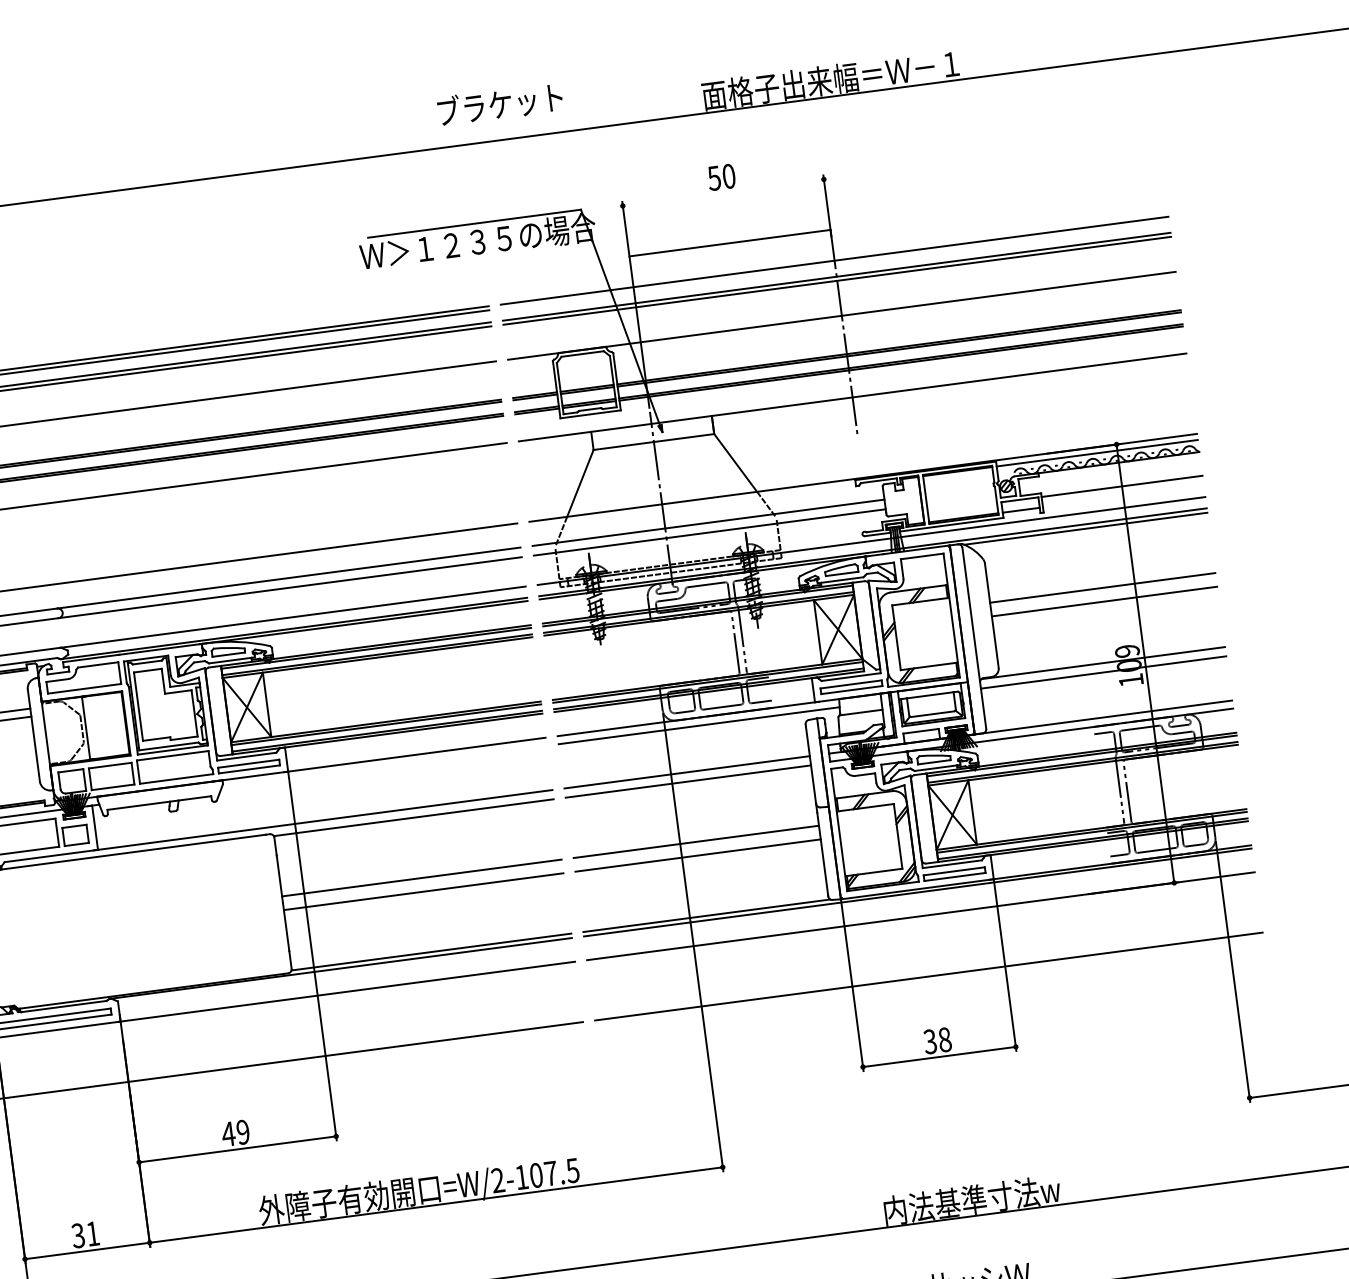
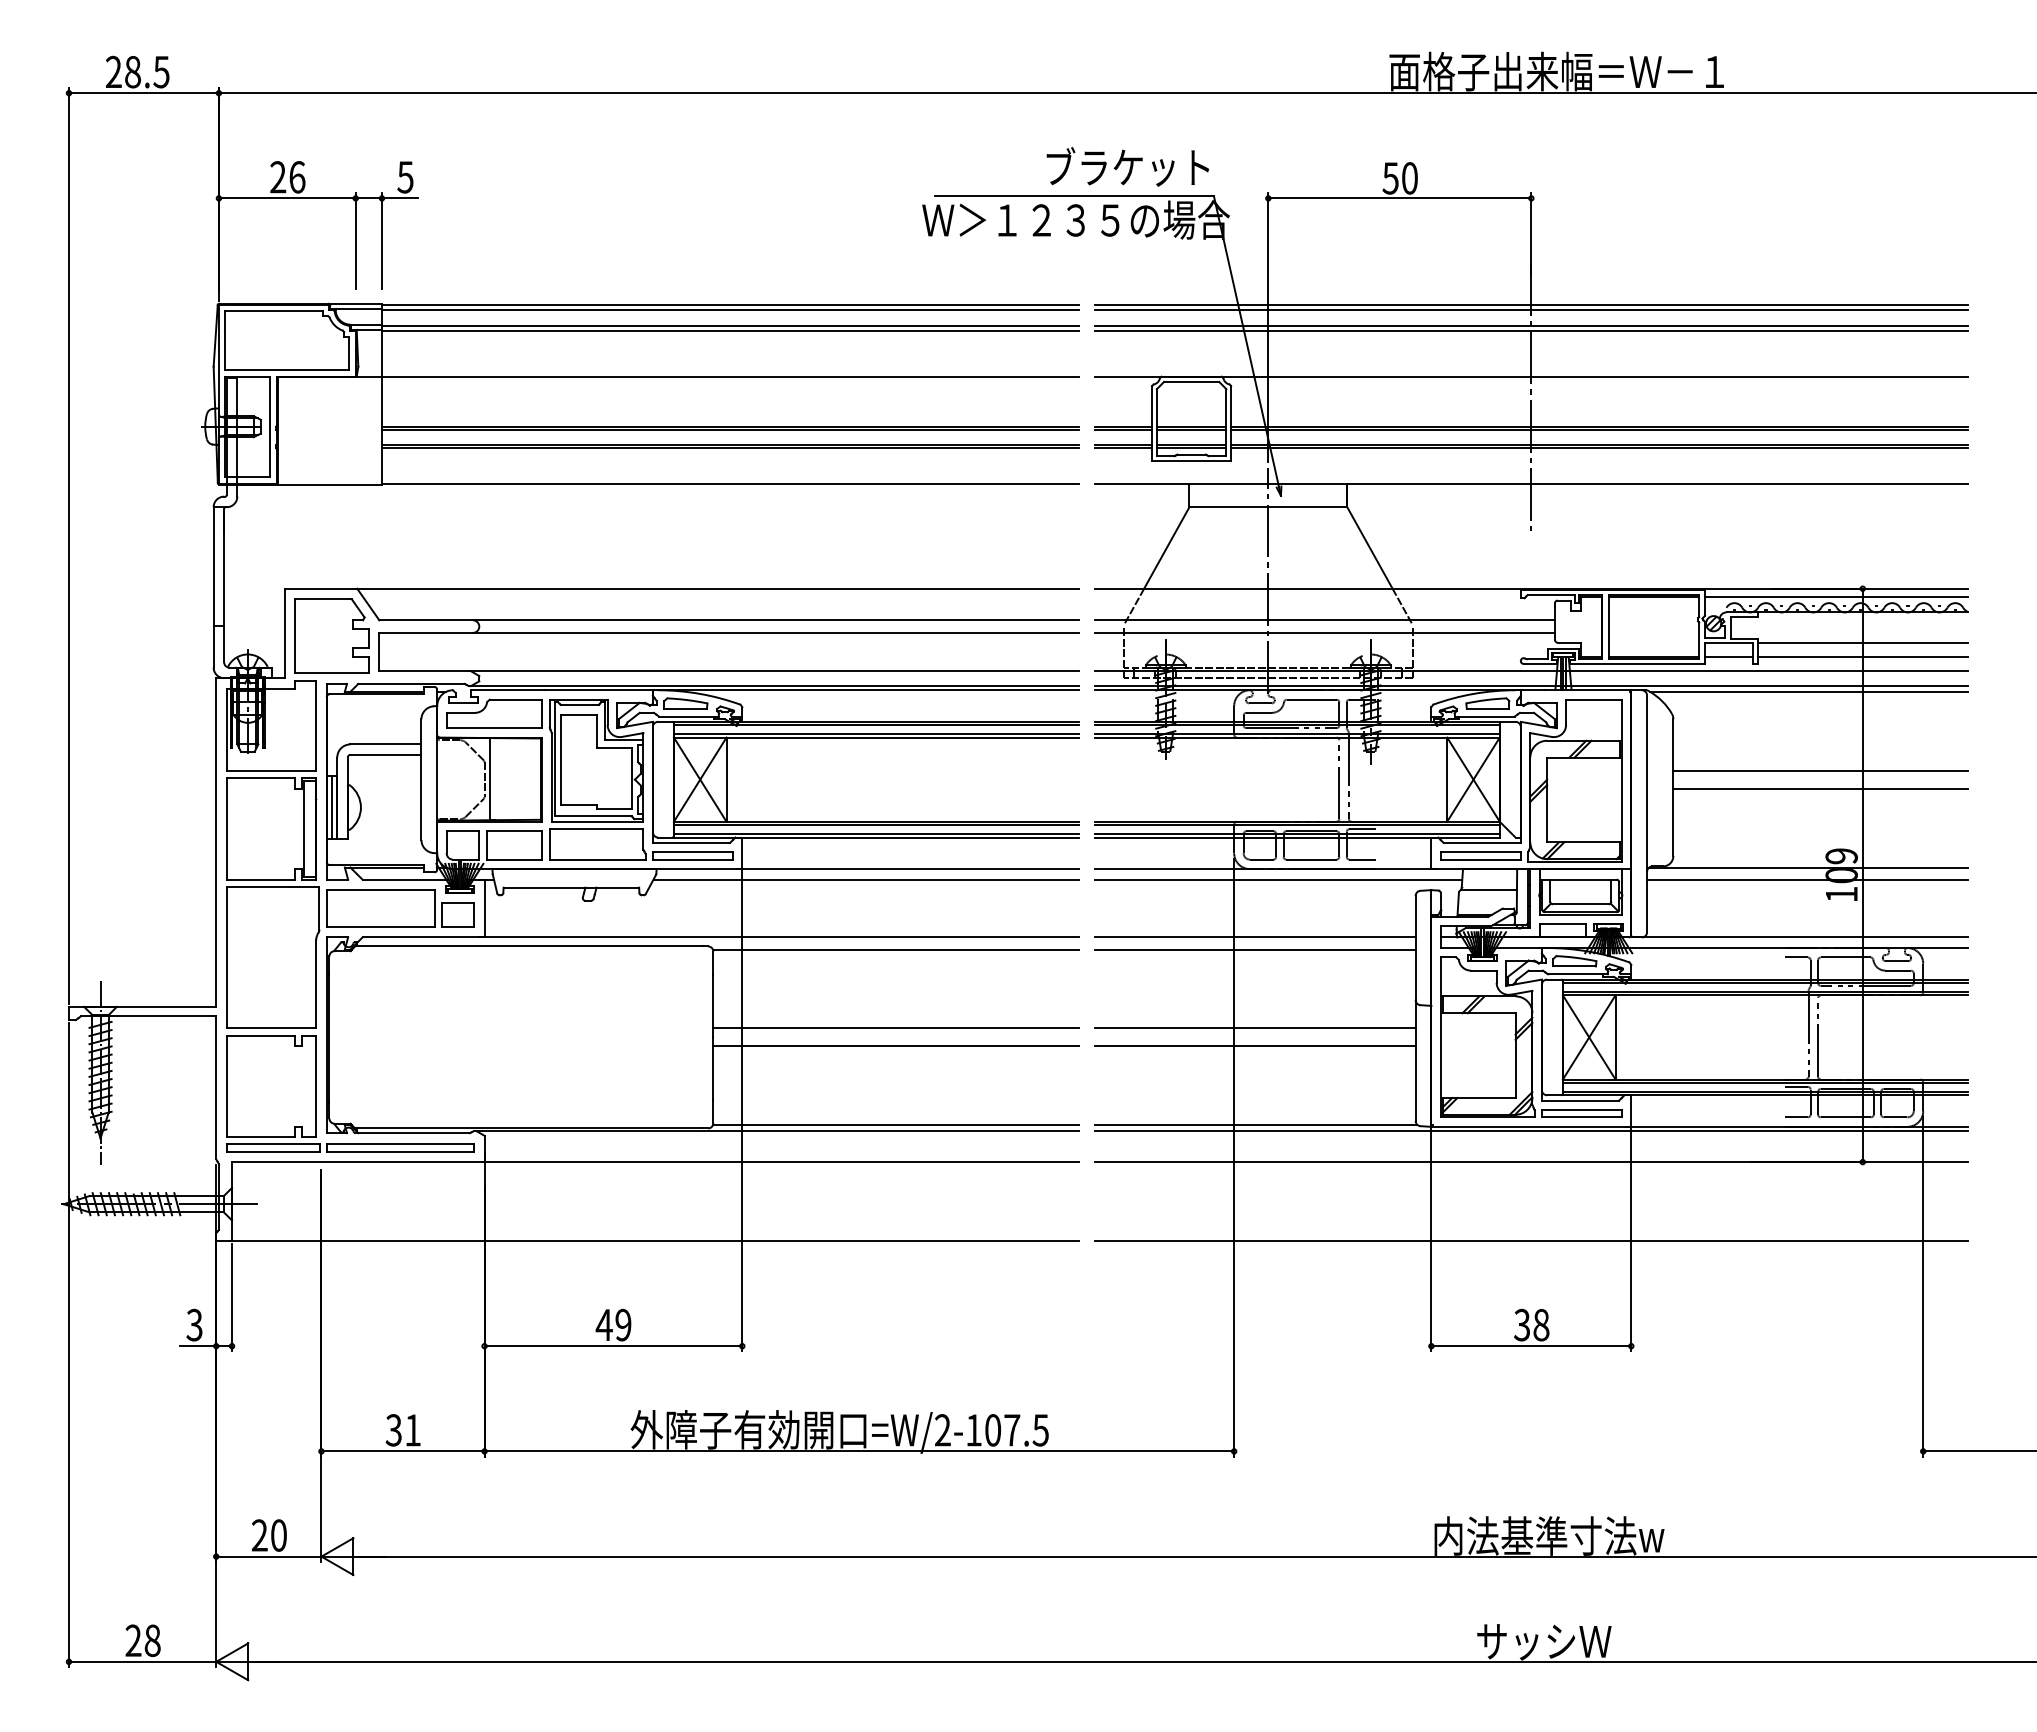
text: (499, 104) -> (1127, 166), moved
line: (729, 243) -> (1399, 198), moved
line: (834, 264) -> (1530, 309), added
line: (1123, 497) -> (1862, 657), added
line: (383, 767) -> (865, 879), added

